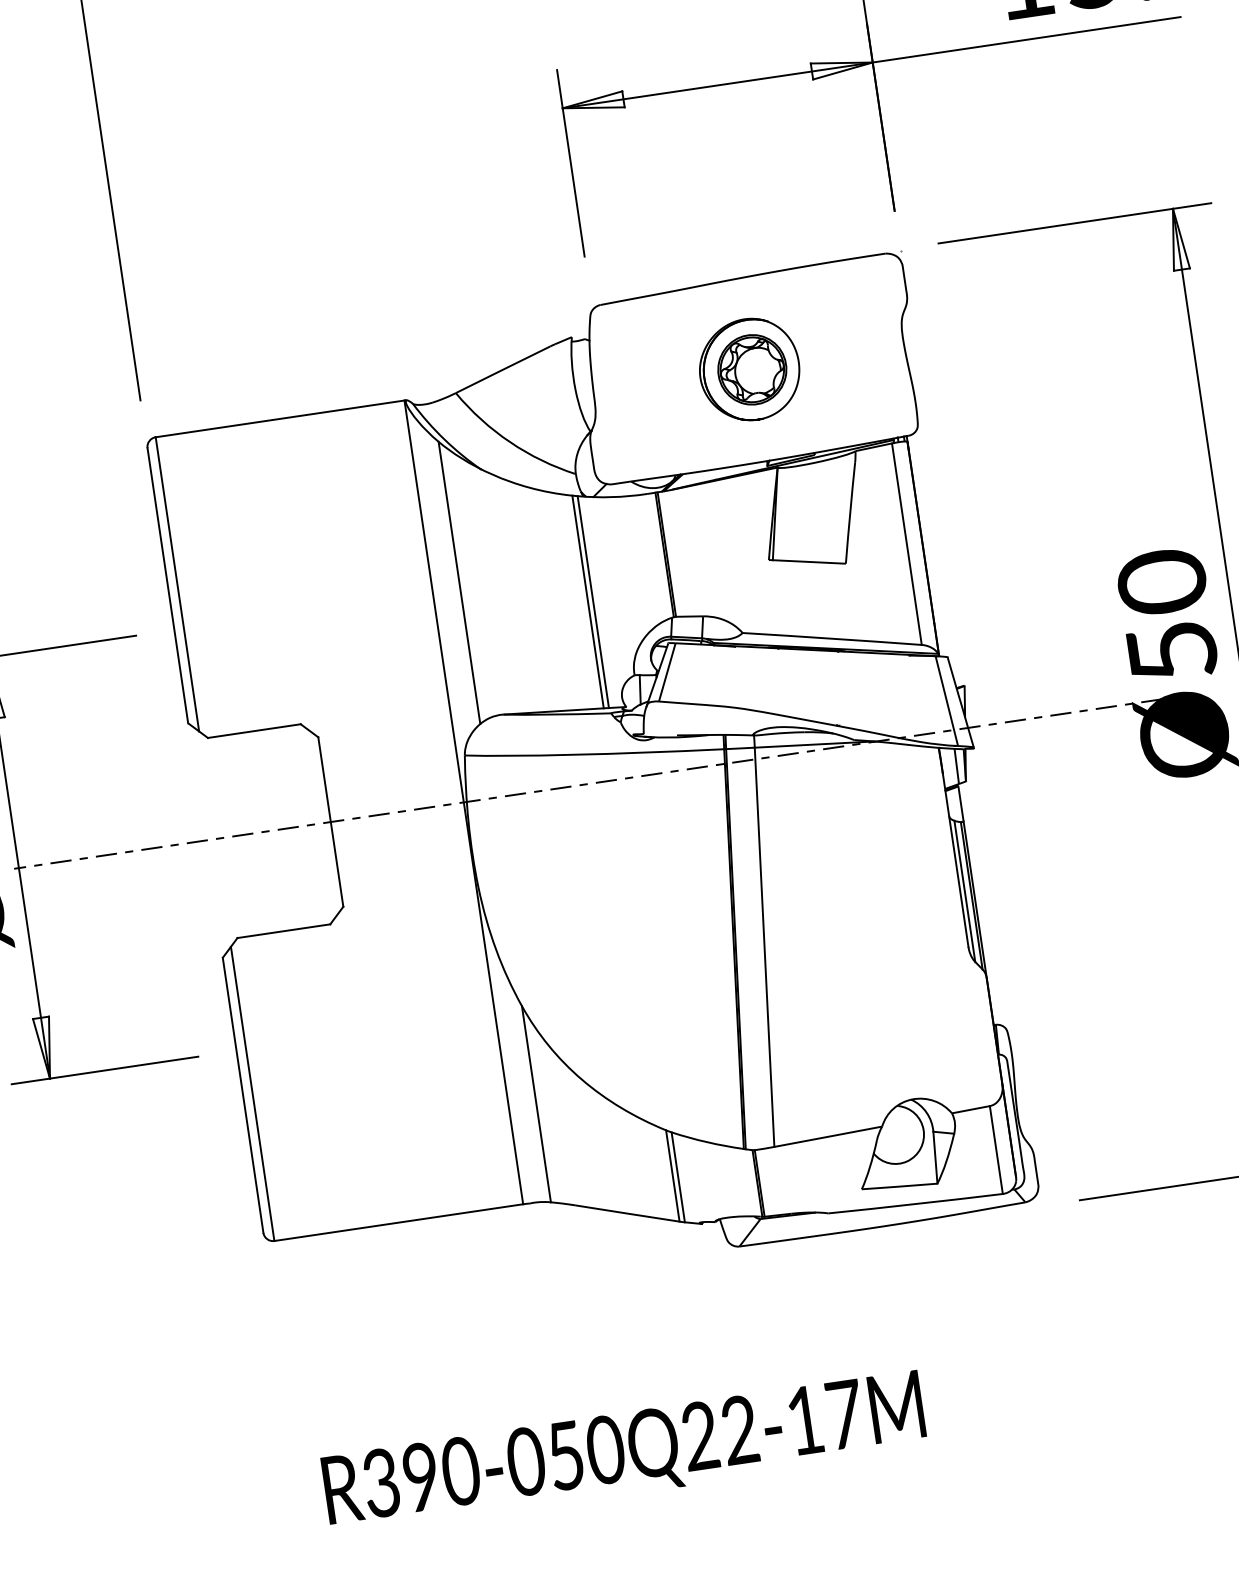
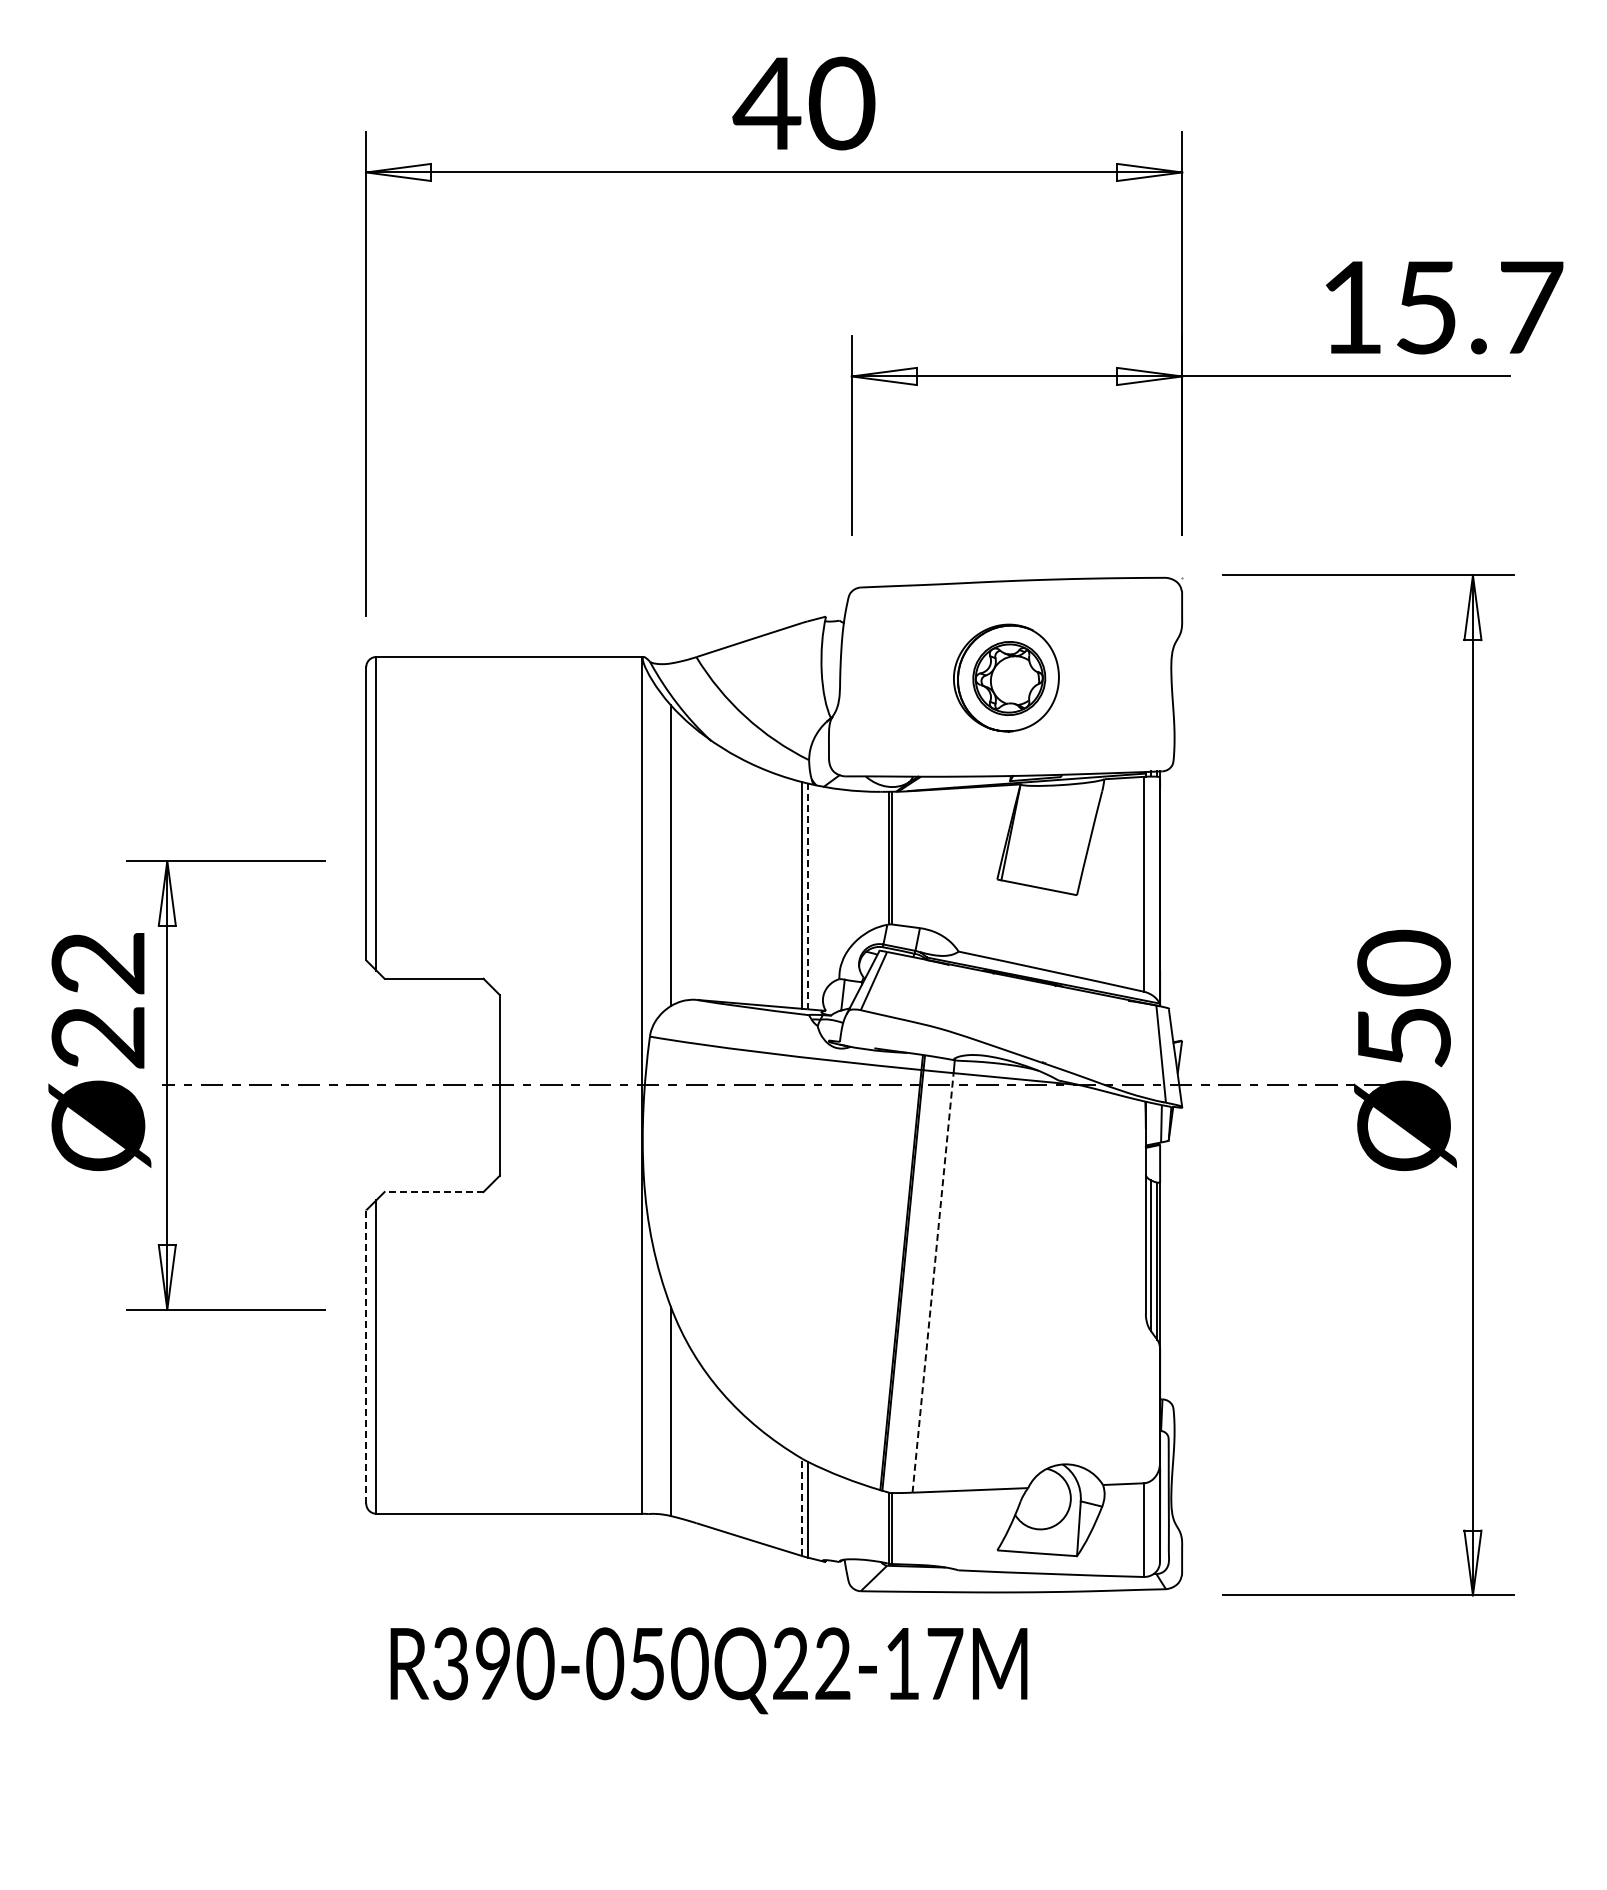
line: (593, 602) -> (807, 896), solid -> dashed
line: (283, 931) -> (433, 1192), solid -> dashed
line: (764, 946) -> (933, 1282), solid -> dashed
line: (243, 1095) -> (366, 1357), solid -> dashed
line: (673, 1176) -> (802, 1507), solid -> dashed
text: (624, 1453) -> (708, 1670), moved

